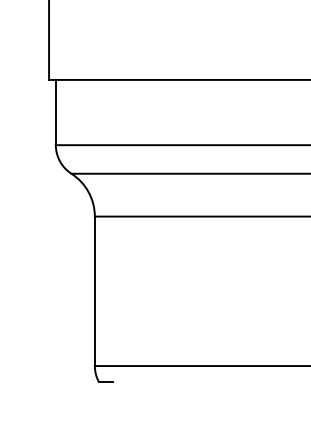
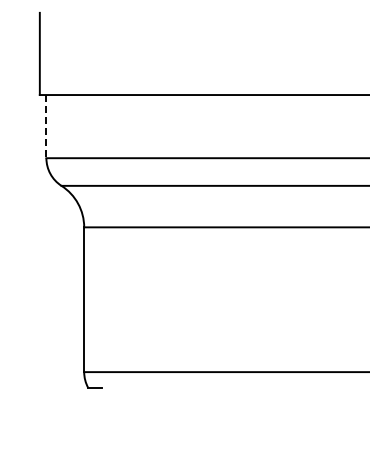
line: (55, 112) -> (46, 126), solid -> dashed

